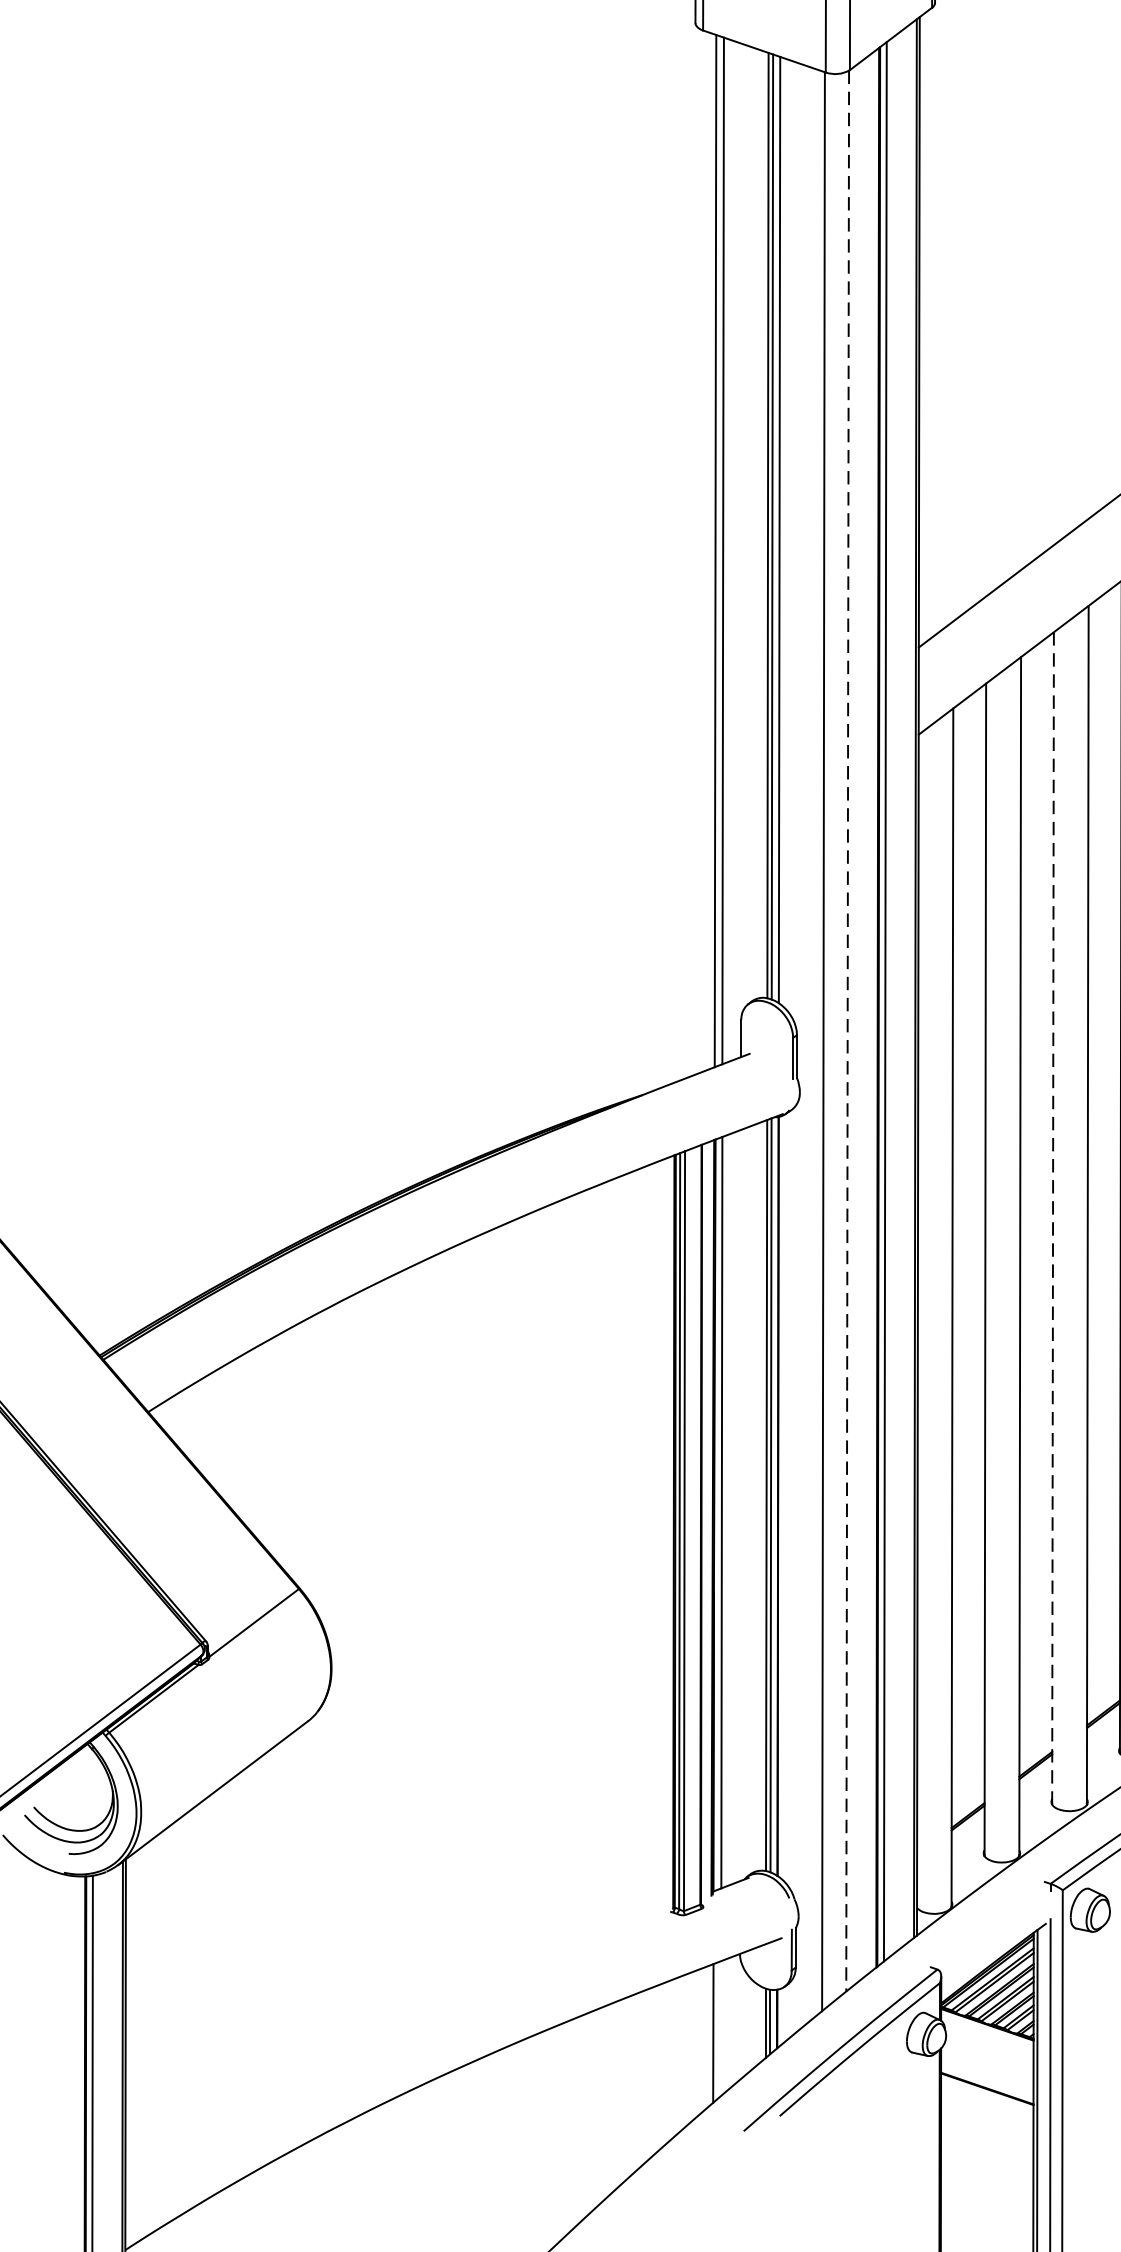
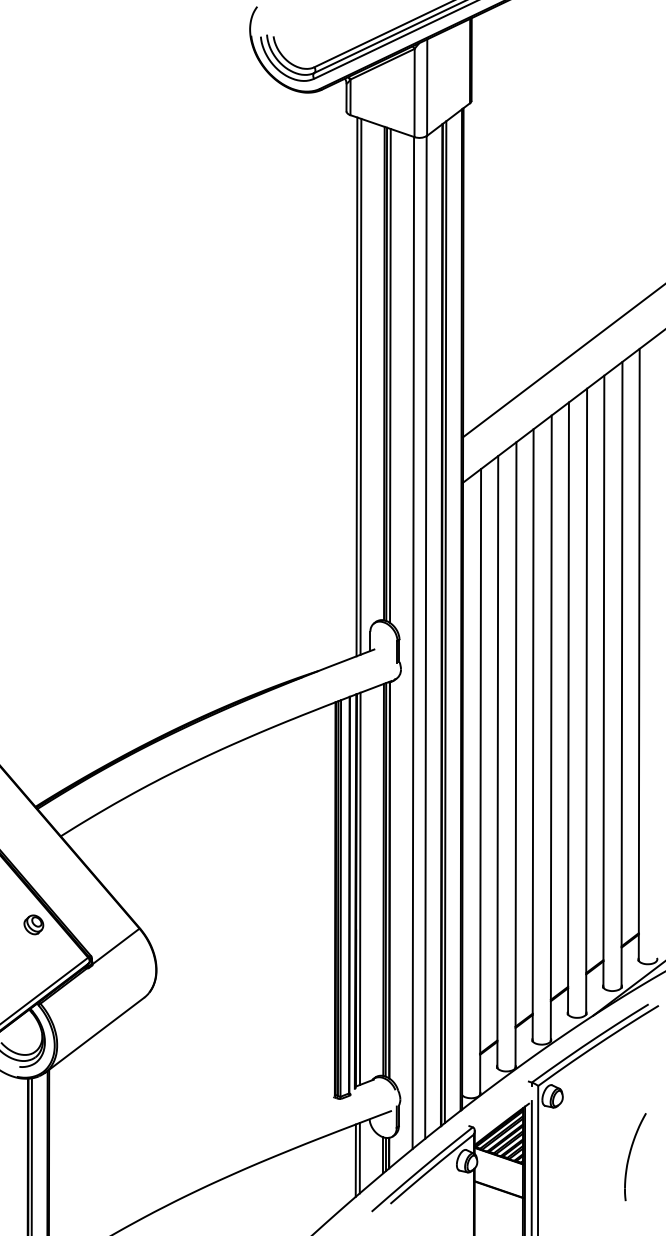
line: (846, 1031) -> (425, 637), dashed -> solid
line: (1053, 1218) -> (533, 735), dashed -> solid
part: (95, 1580) -> (33, 924), added
line: (720, 2027) -> (359, 1157), added

